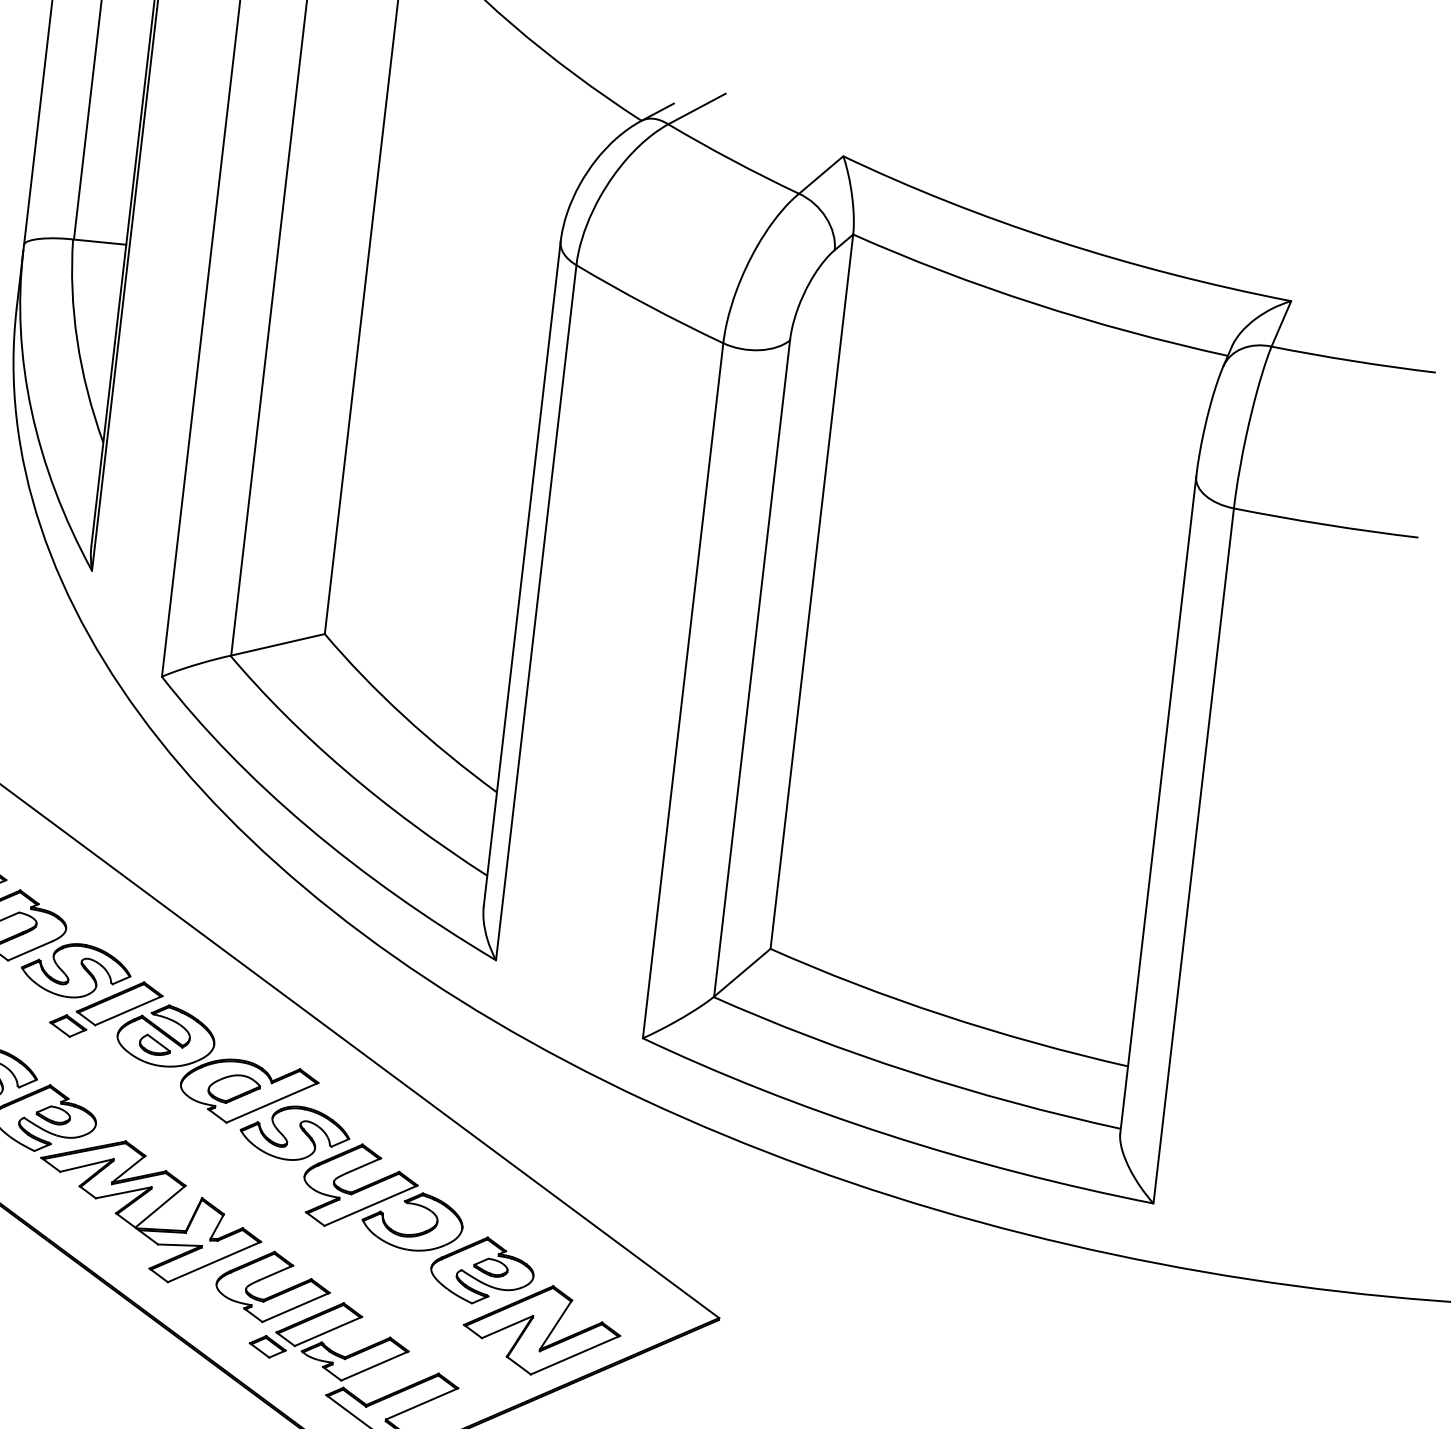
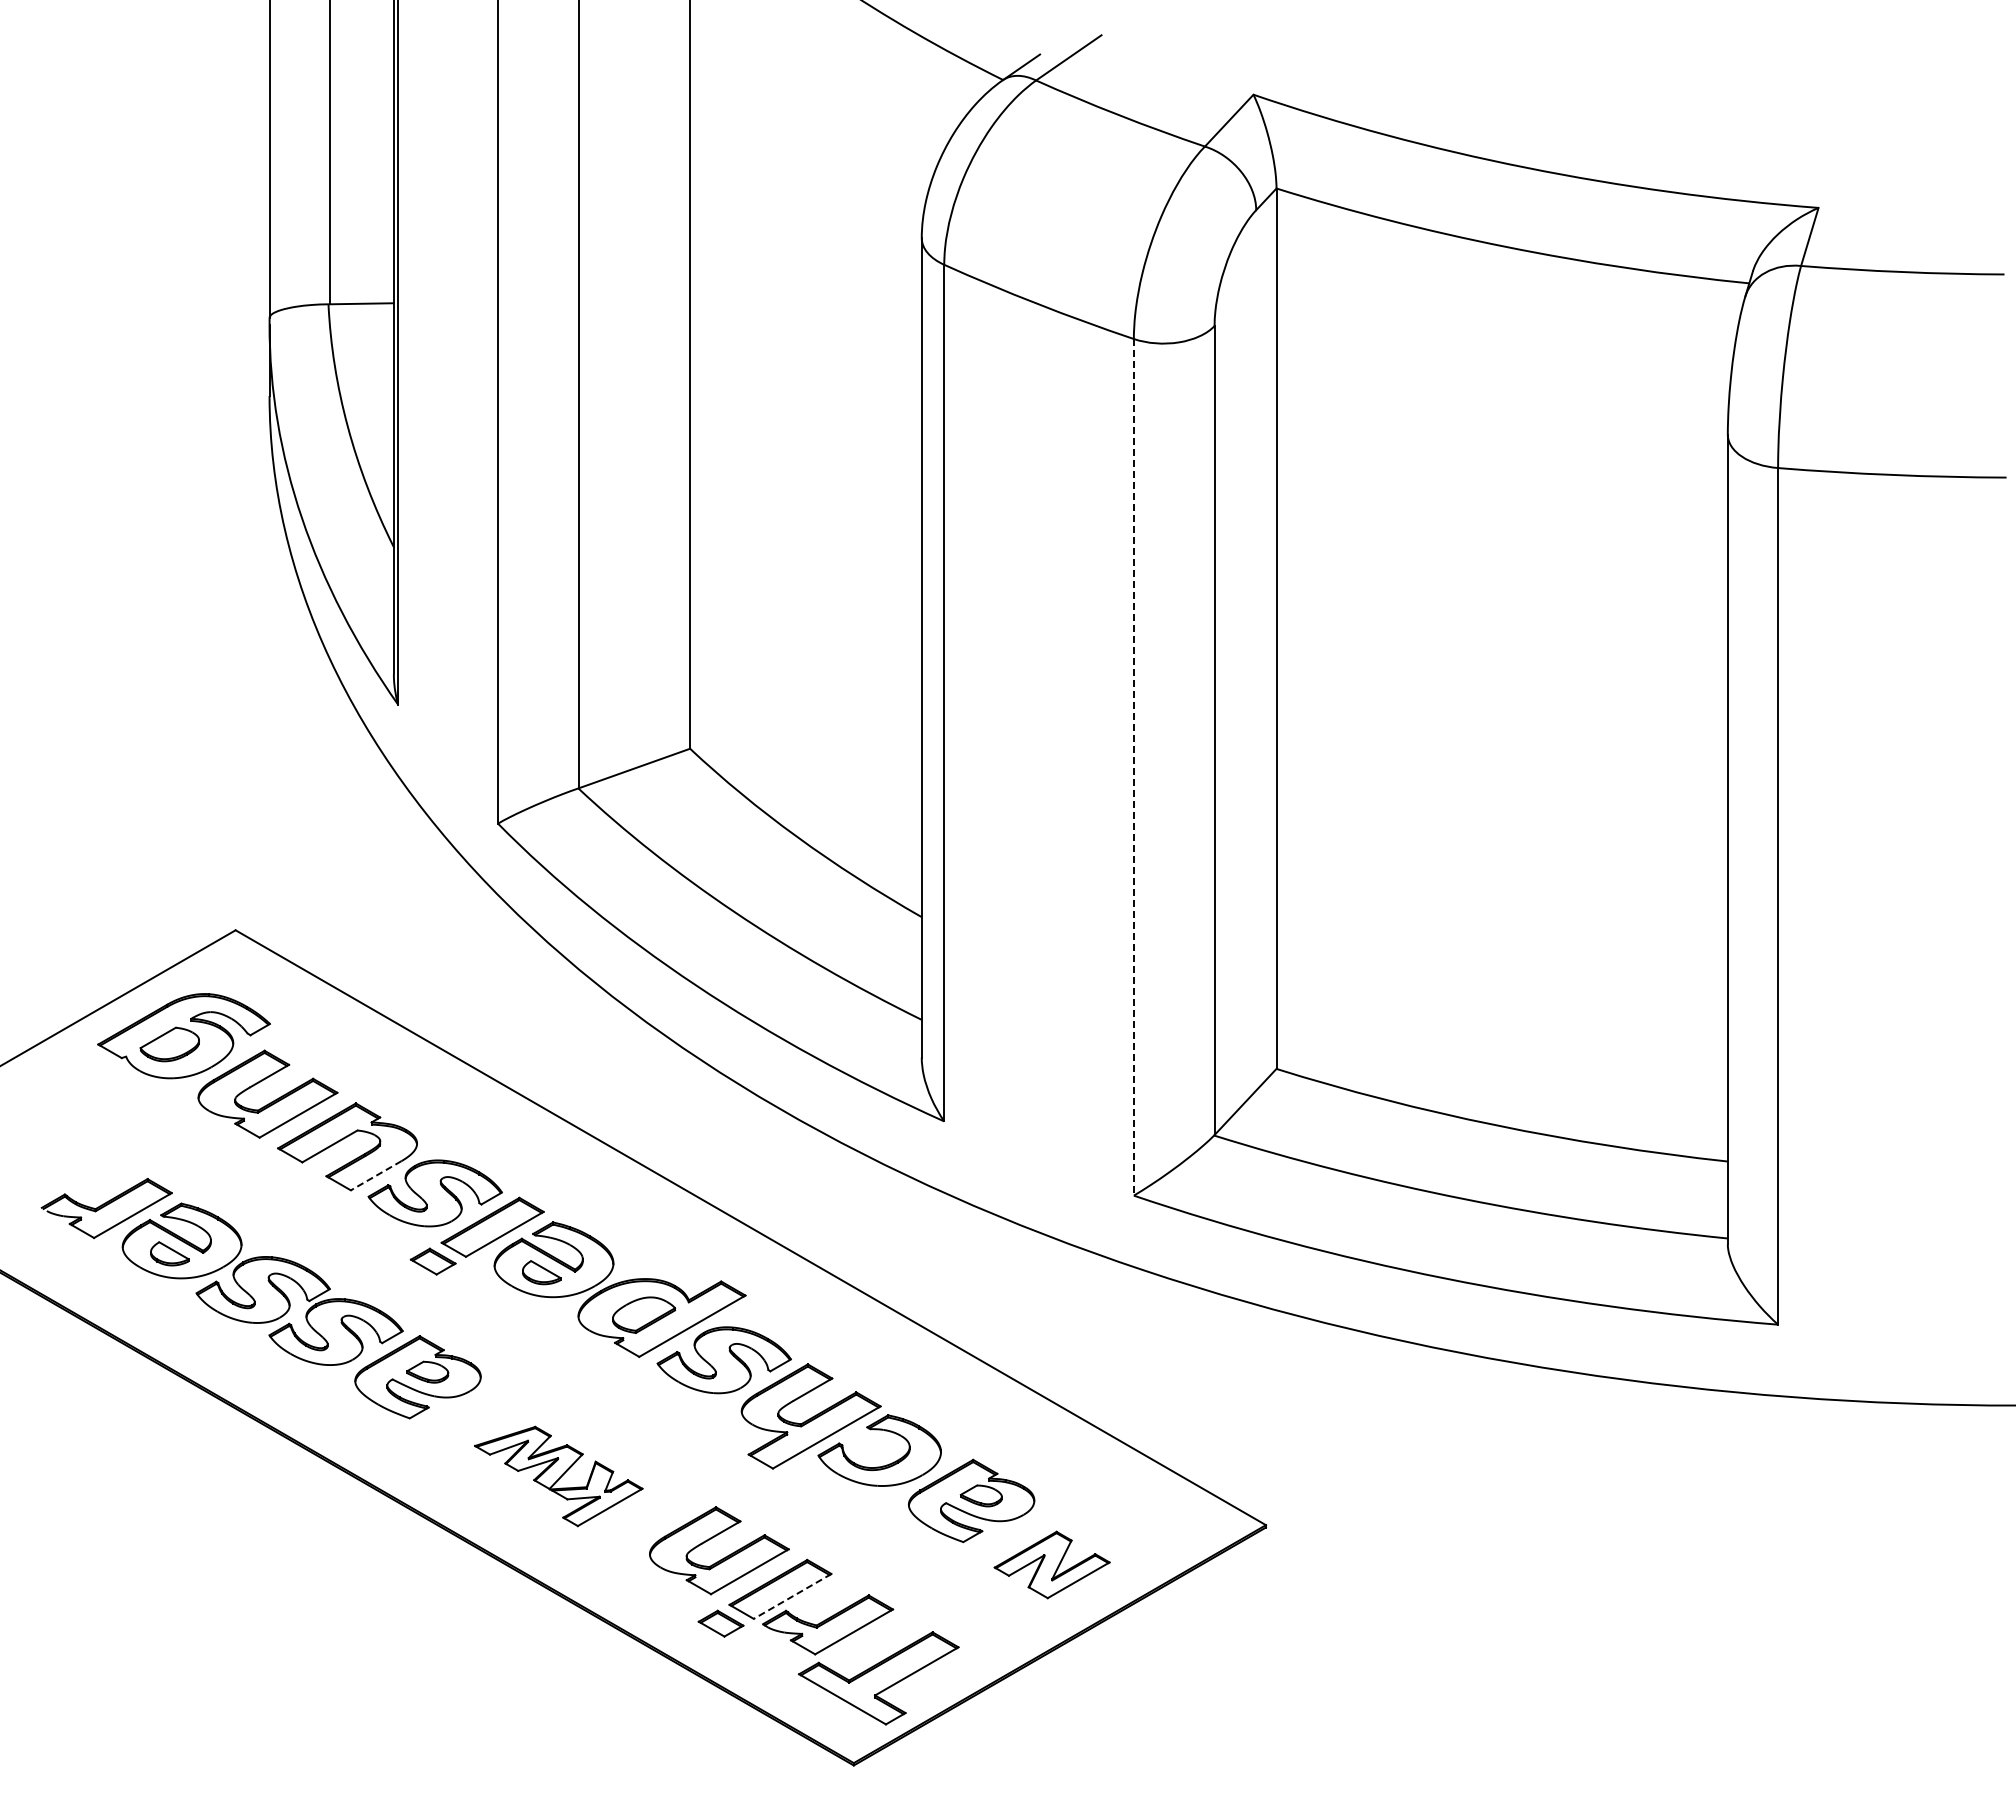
line: (682, 690) -> (1133, 767), solid -> dashed
line: (29, 951) -> (375, 1176), solid -> dashed
part: (149, 1212) -> (558, 1476), size x0.6
part: (541, 1329) -> (1051, 1564), size x0.6
line: (328, 1331) -> (792, 1596), solid -> dashed

